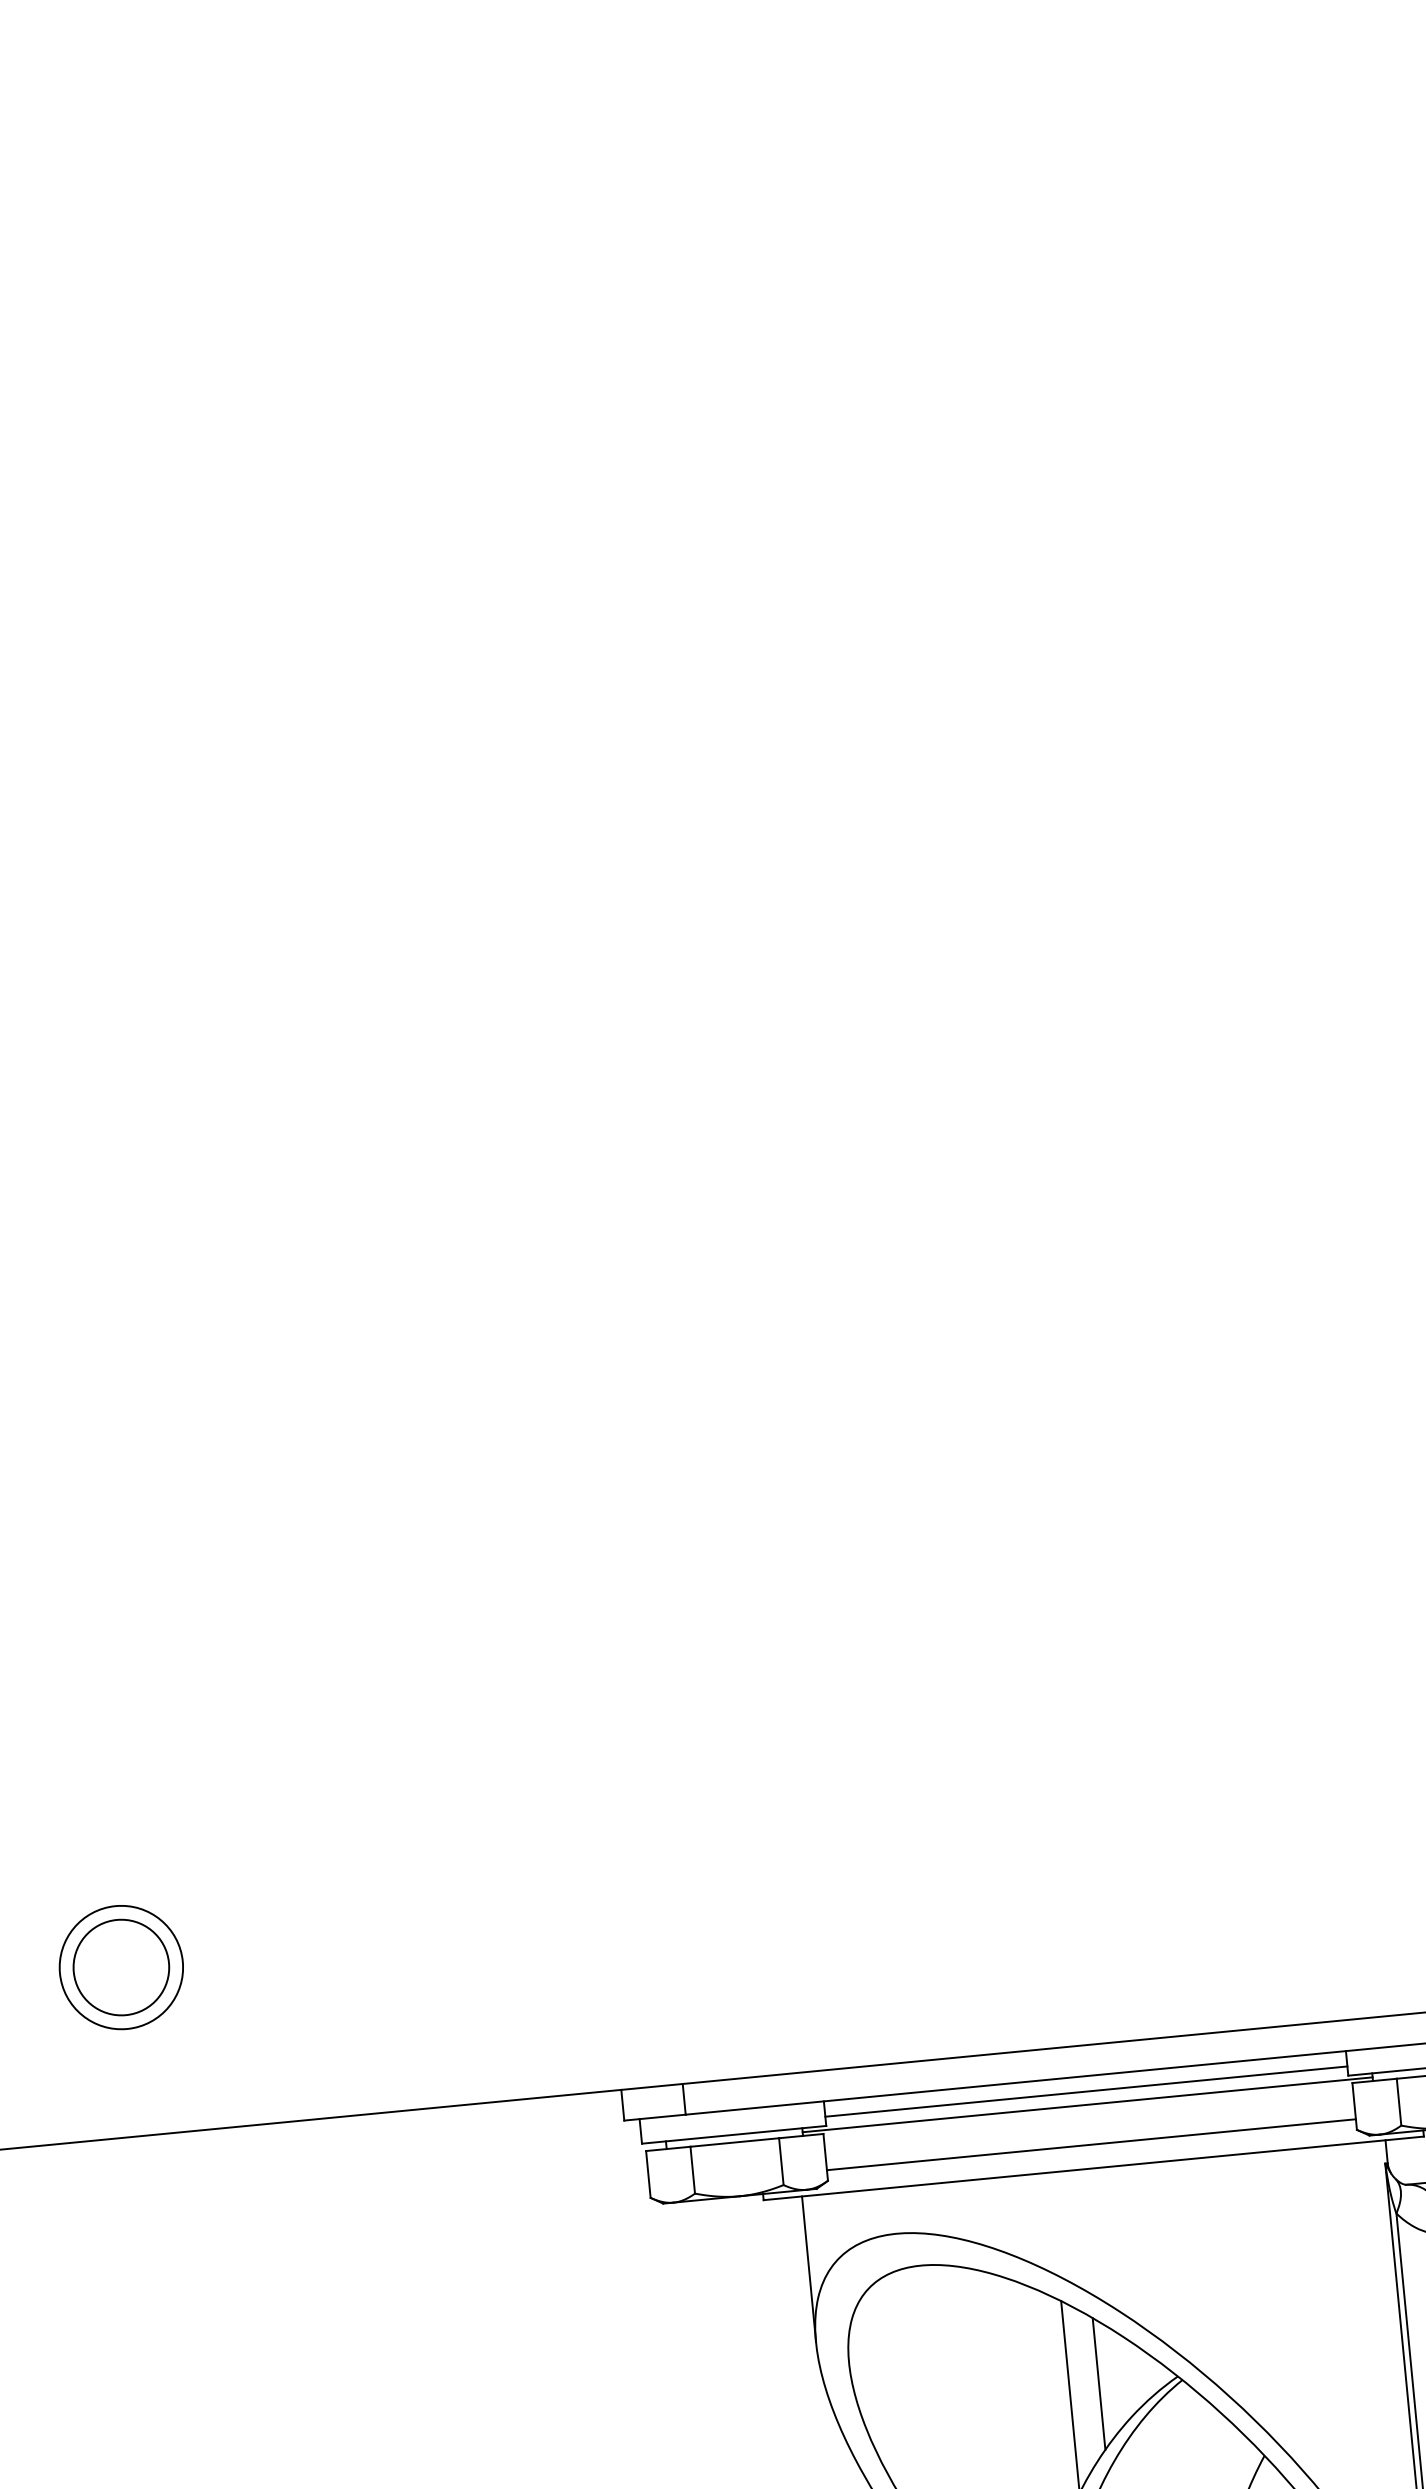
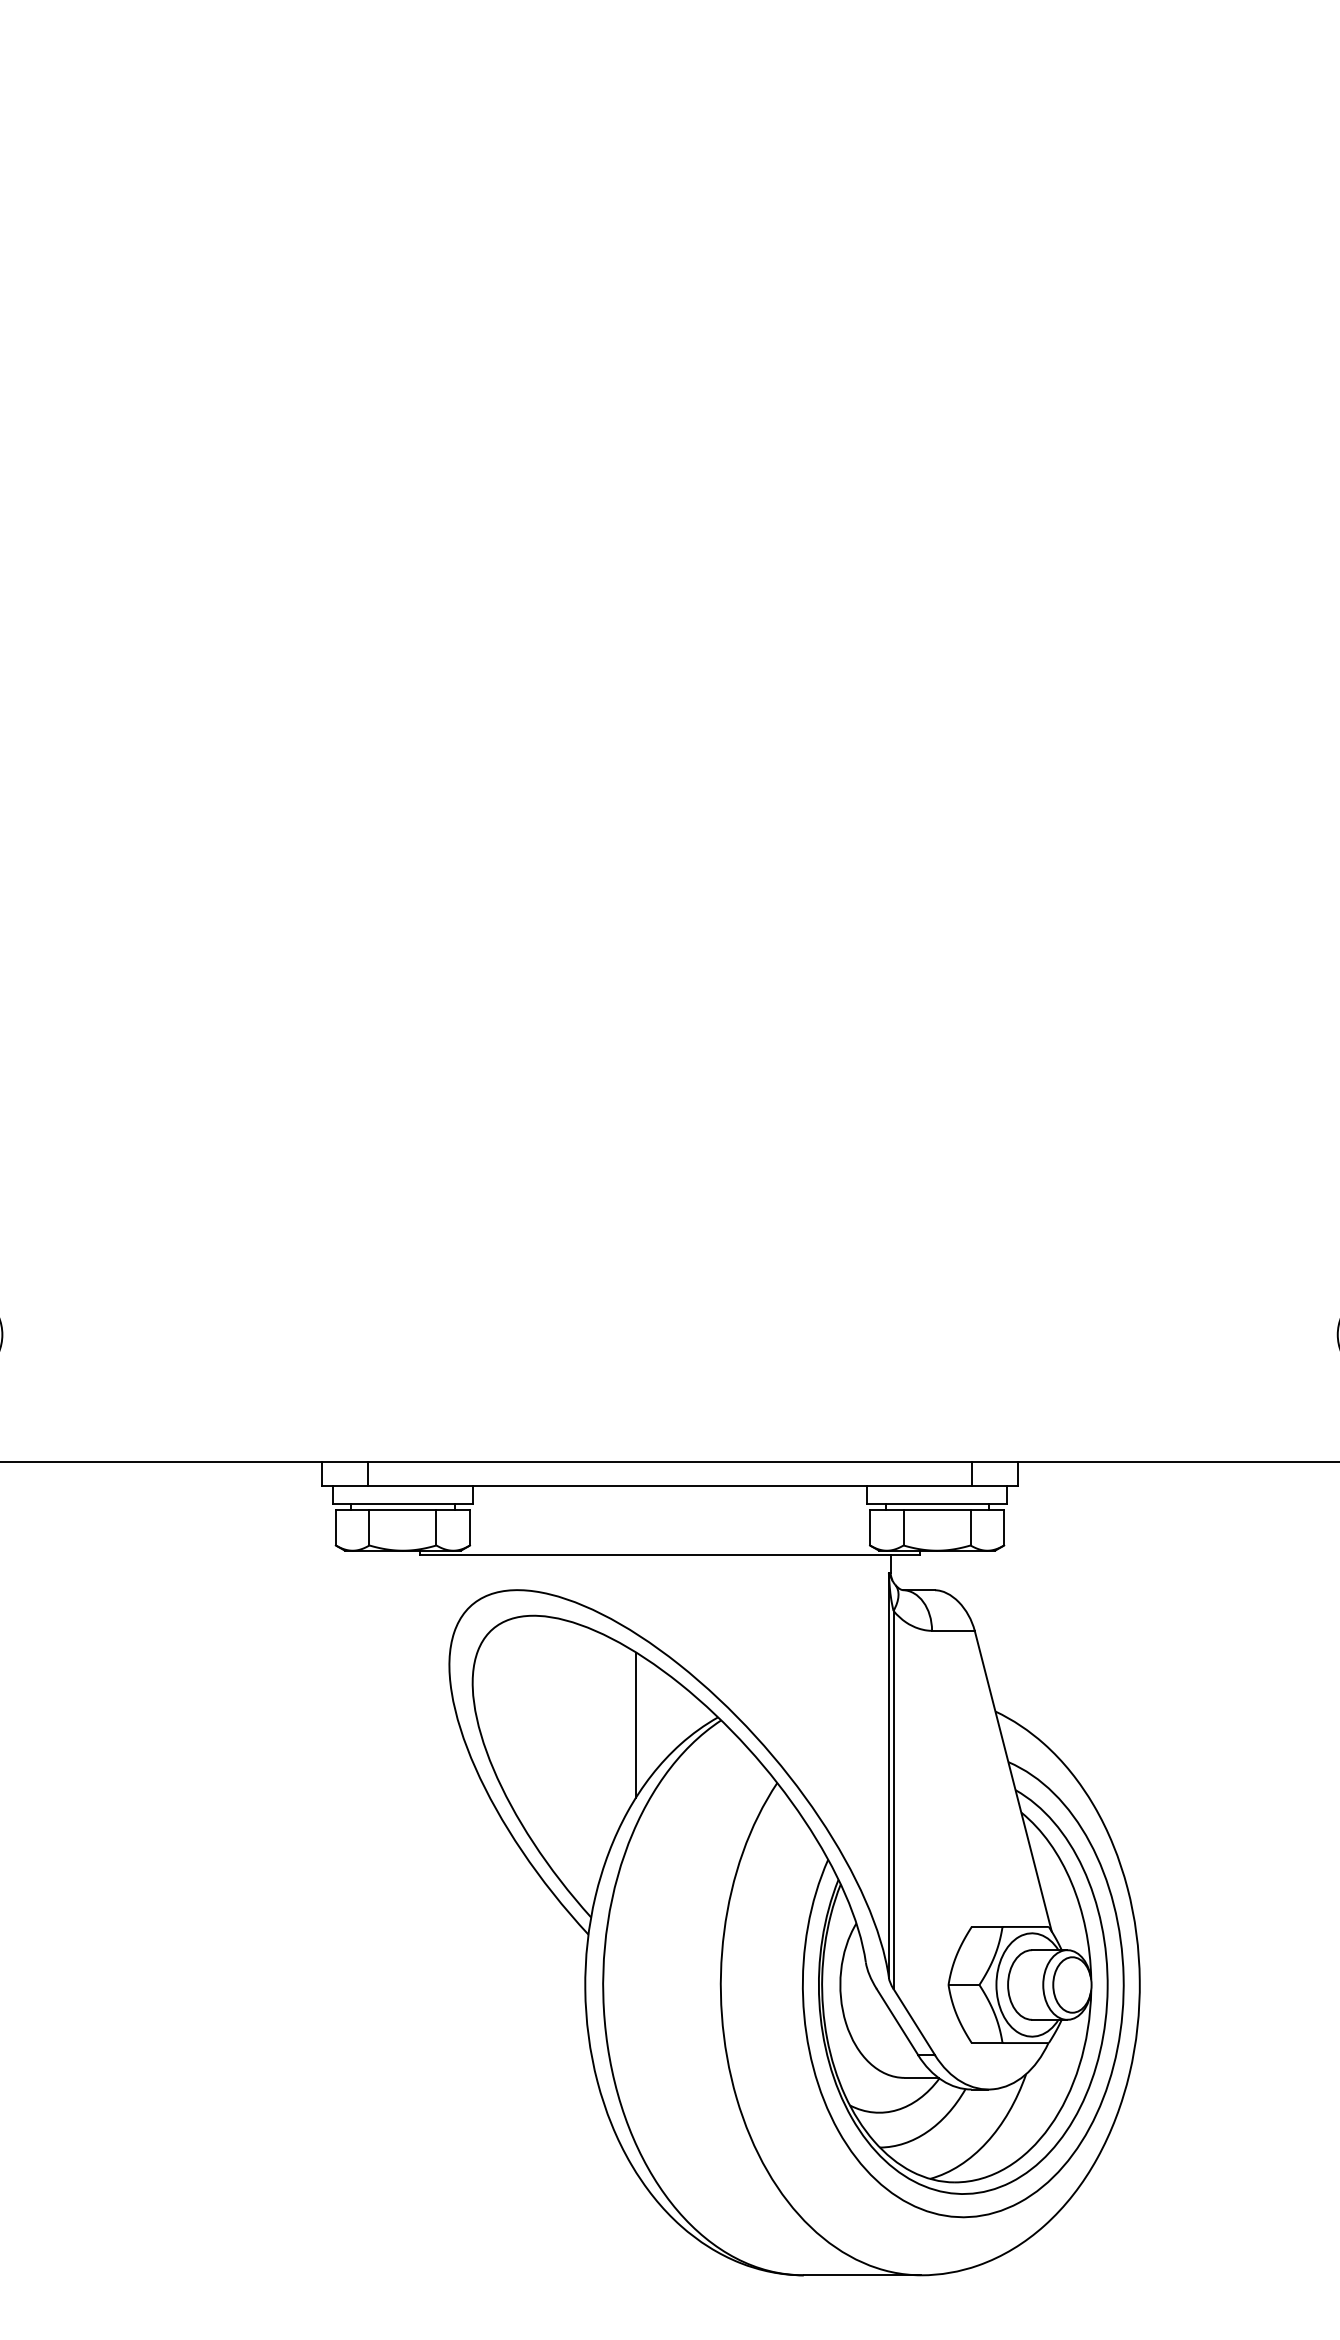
line: (1085, 2091) -> (669, 1497), removed
line: (1086, 2105) -> (669, 1507), removed
line: (1092, 2144) -> (670, 1537), removed
line: (809, 2269) -> (449, 1610), removed
line: (1099, 2384) -> (658, 1717), removed

